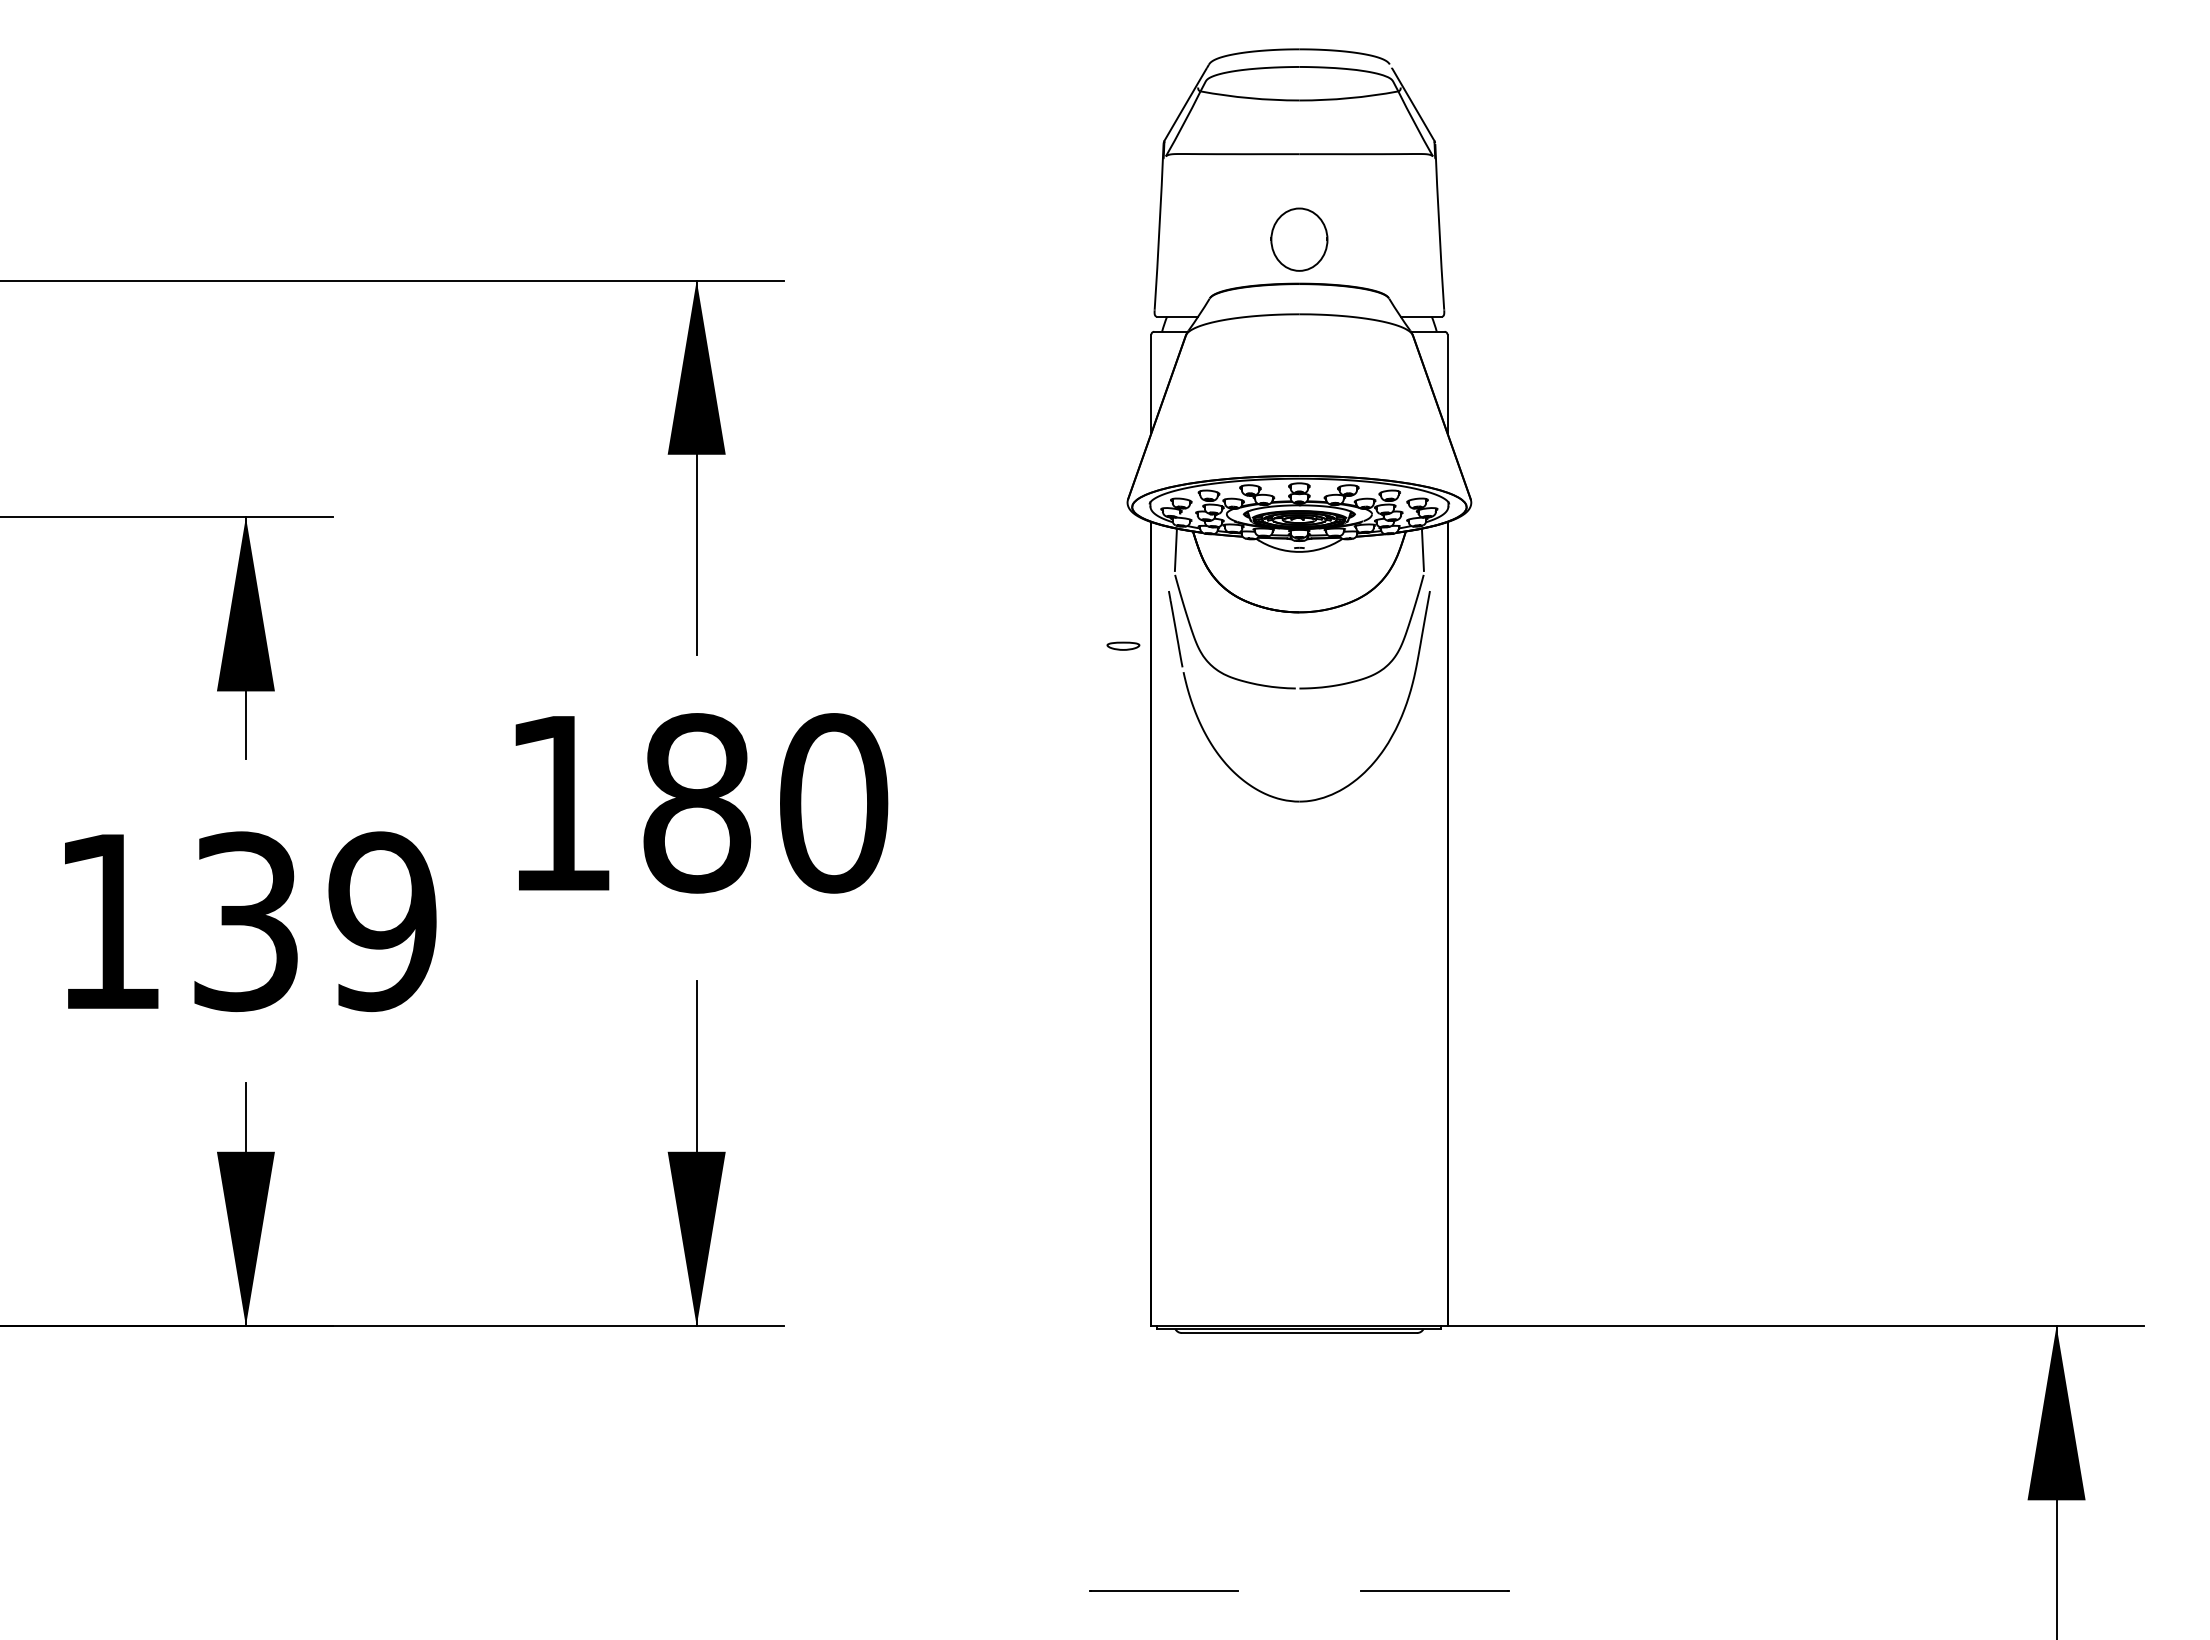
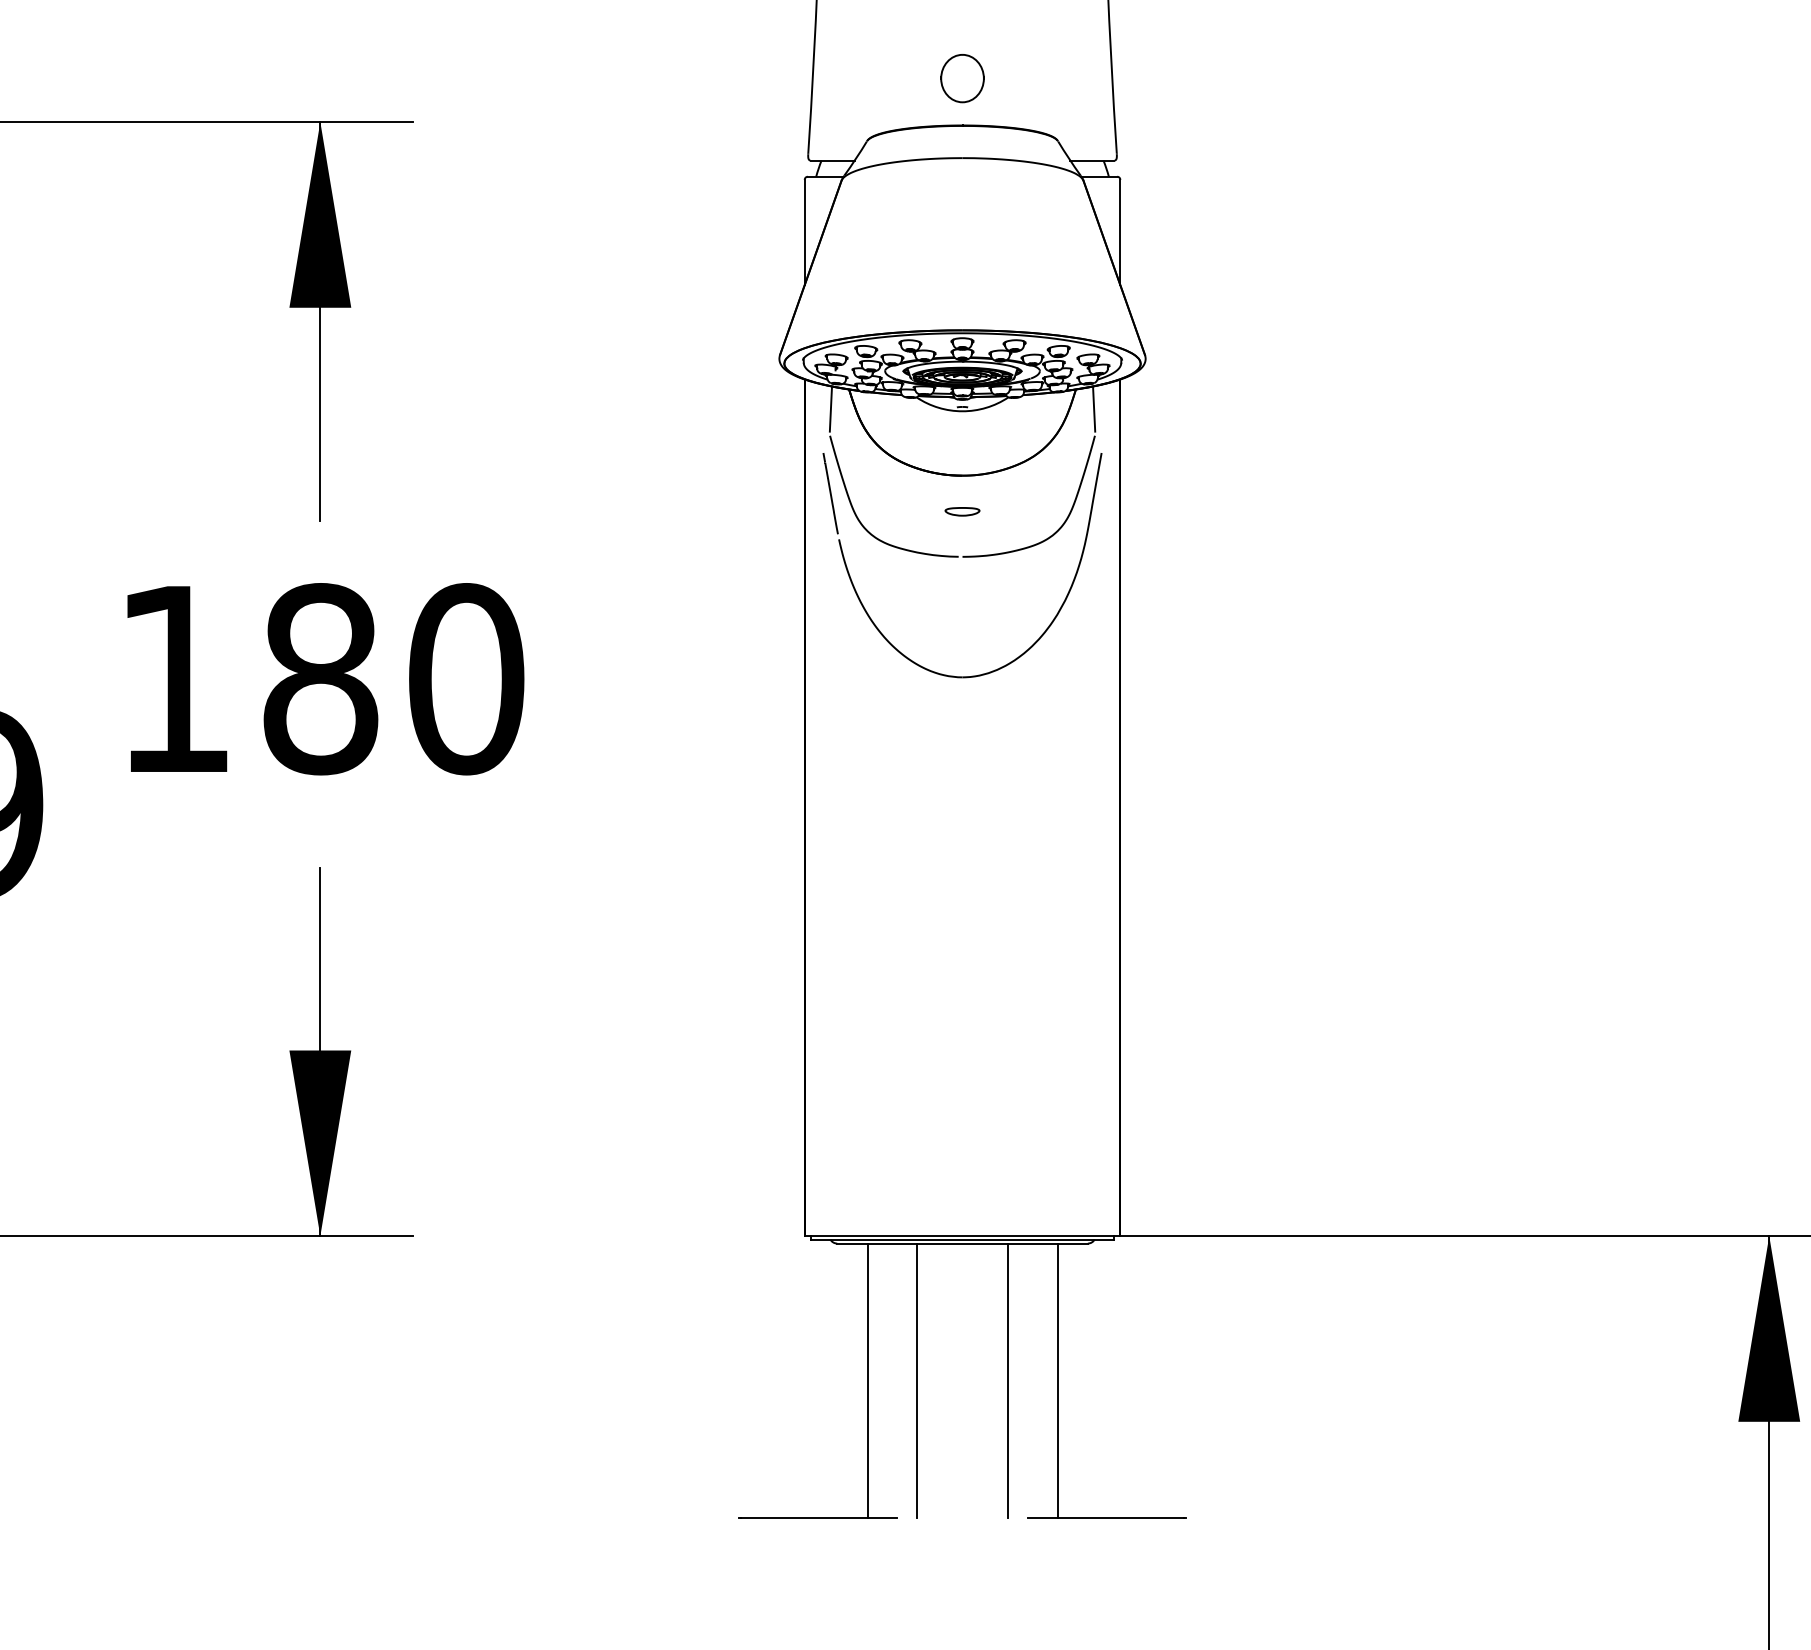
part: (1299, 239) -> (962, 78), size x0.71
part: (1123, 645) -> (962, 511), moved
line: (1210, 1461) -> (867, 1380), added
line: (1256, 1461) -> (916, 1380), added
line: (1342, 1461) -> (1008, 1380), added
line: (1388, 1461) -> (1057, 1380), added

